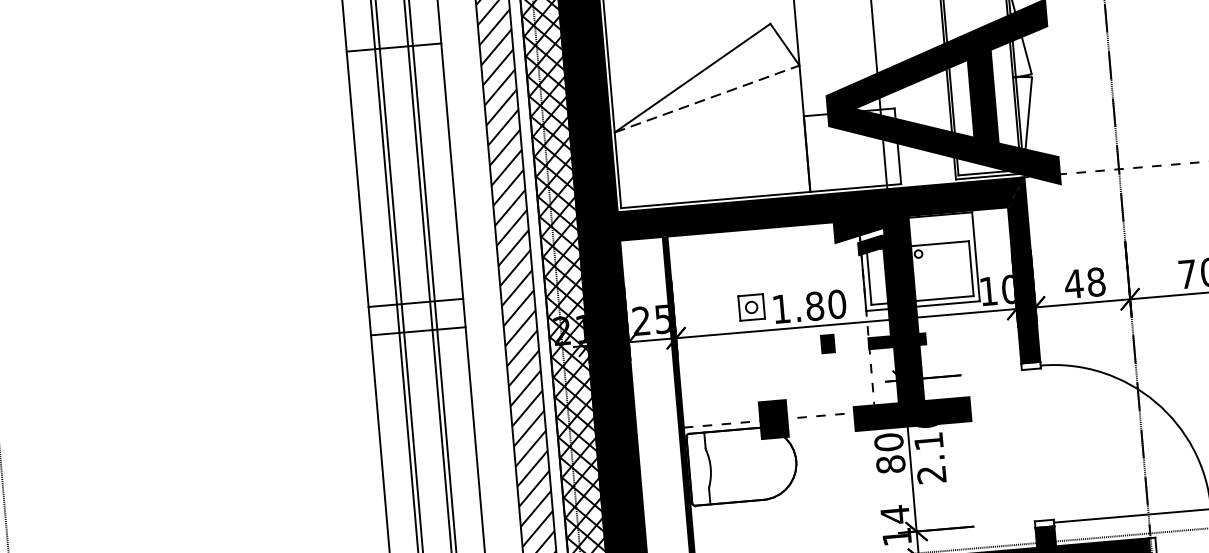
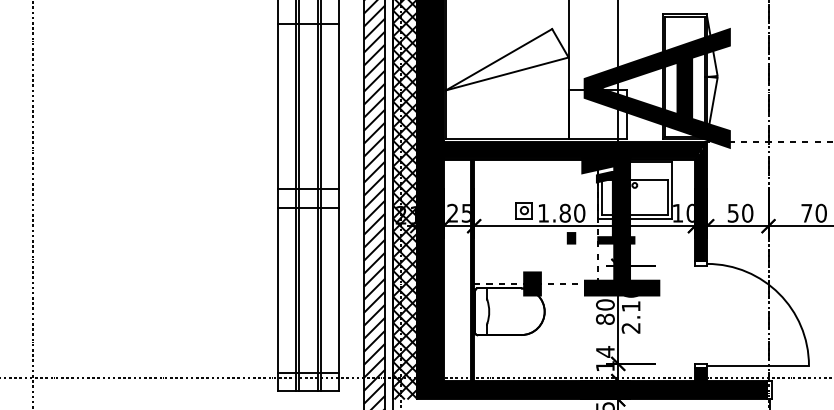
line: (707, 98) -> (507, 73), dashed -> solid
text: (1085, 283) -> (740, 213), 48 -> 50

